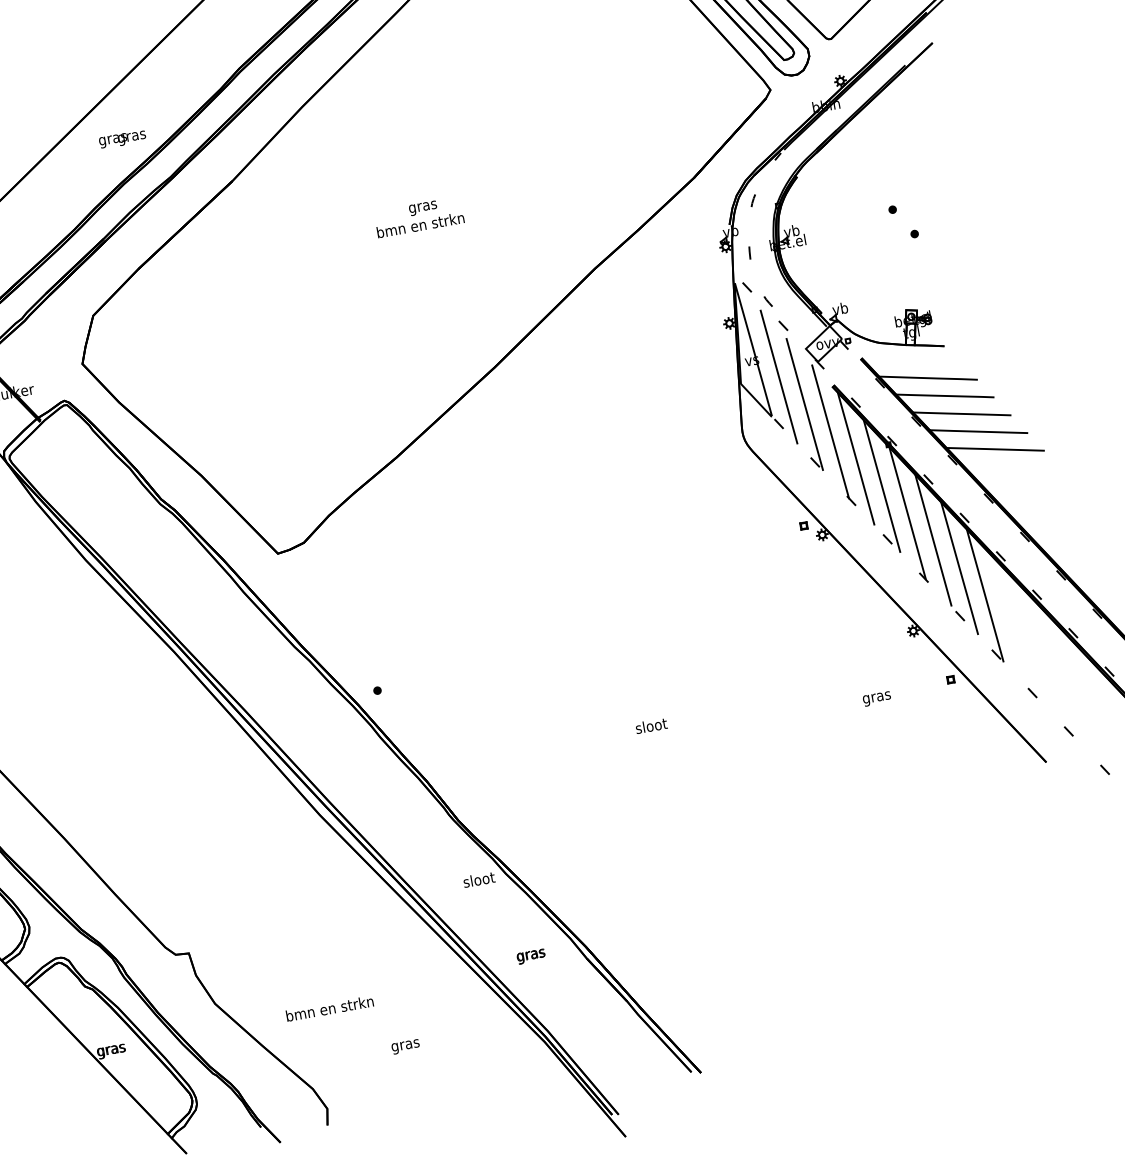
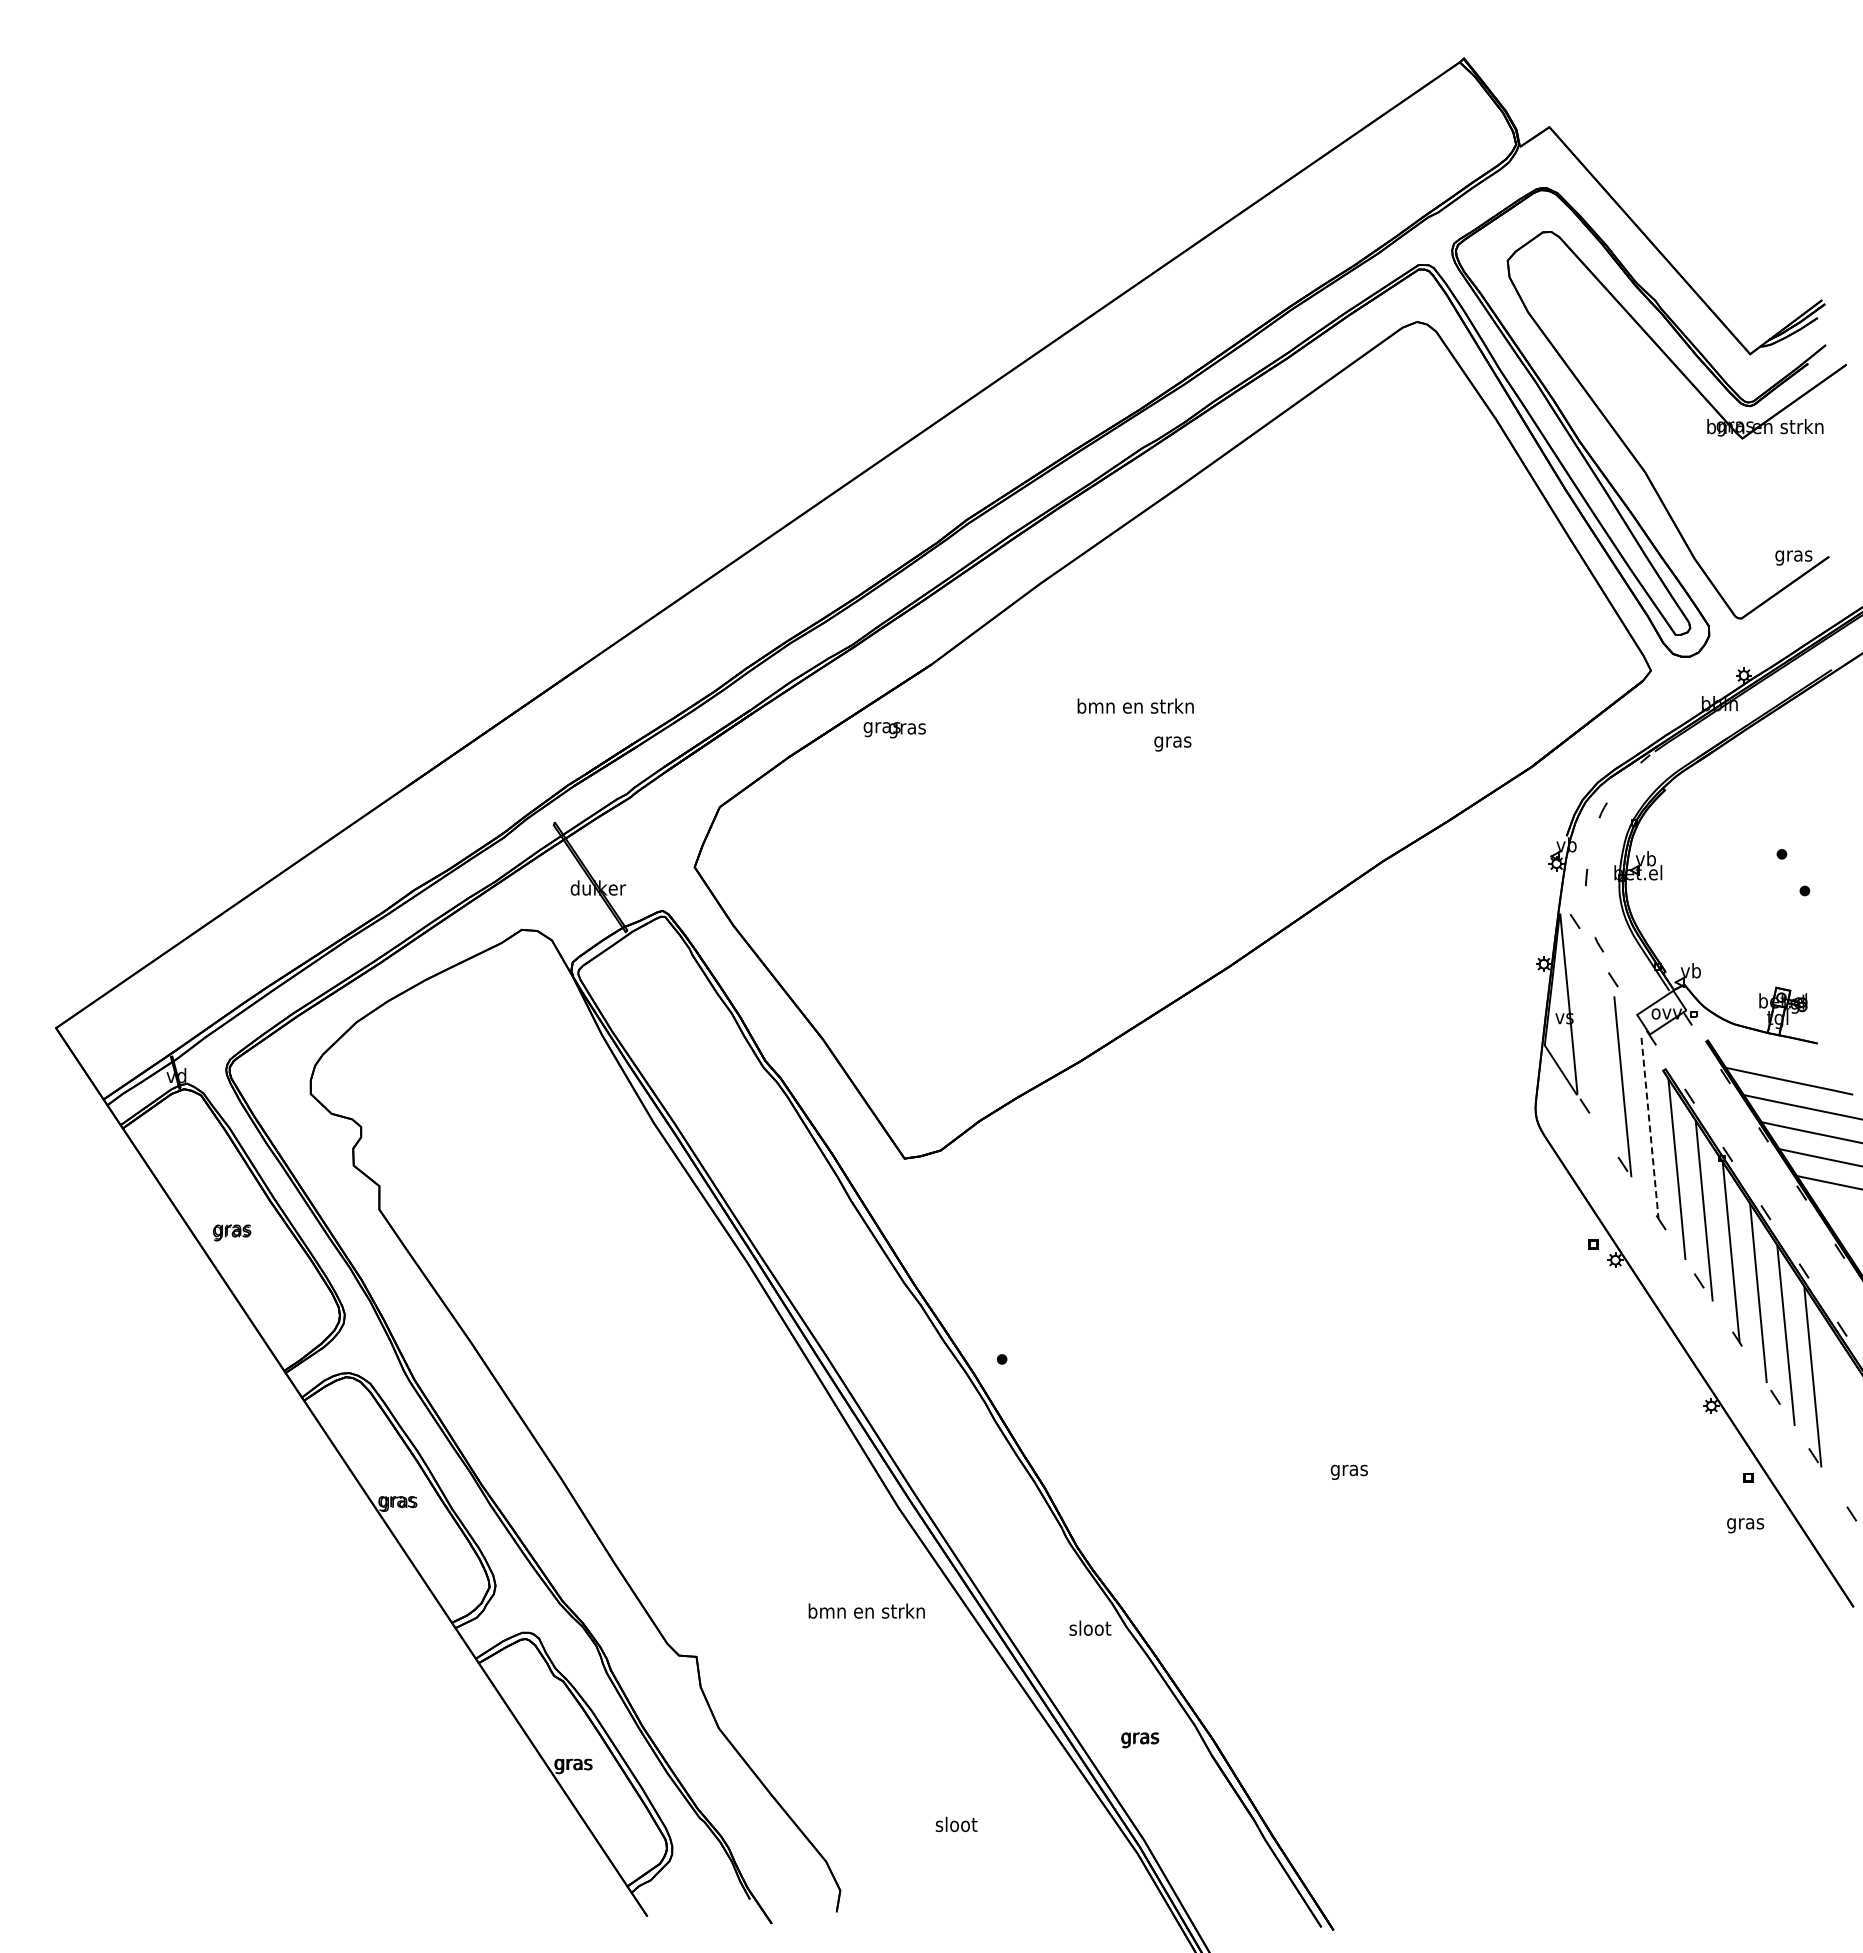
text: (122, 139) -> (894, 730), moved
text: (420, 224) -> (1135, 705), moved
line: (778, 376) -> (1595, 1044), removed
line: (830, 431) -> (1650, 1128), solid -> dashed
text: (876, 698) -> (1745, 1525), moved
text: (651, 726) -> (1349, 1469), sloot -> gras
text: (329, 1008) -> (866, 1610), moved
text: (405, 1044) -> (956, 1825), gras -> sloot

